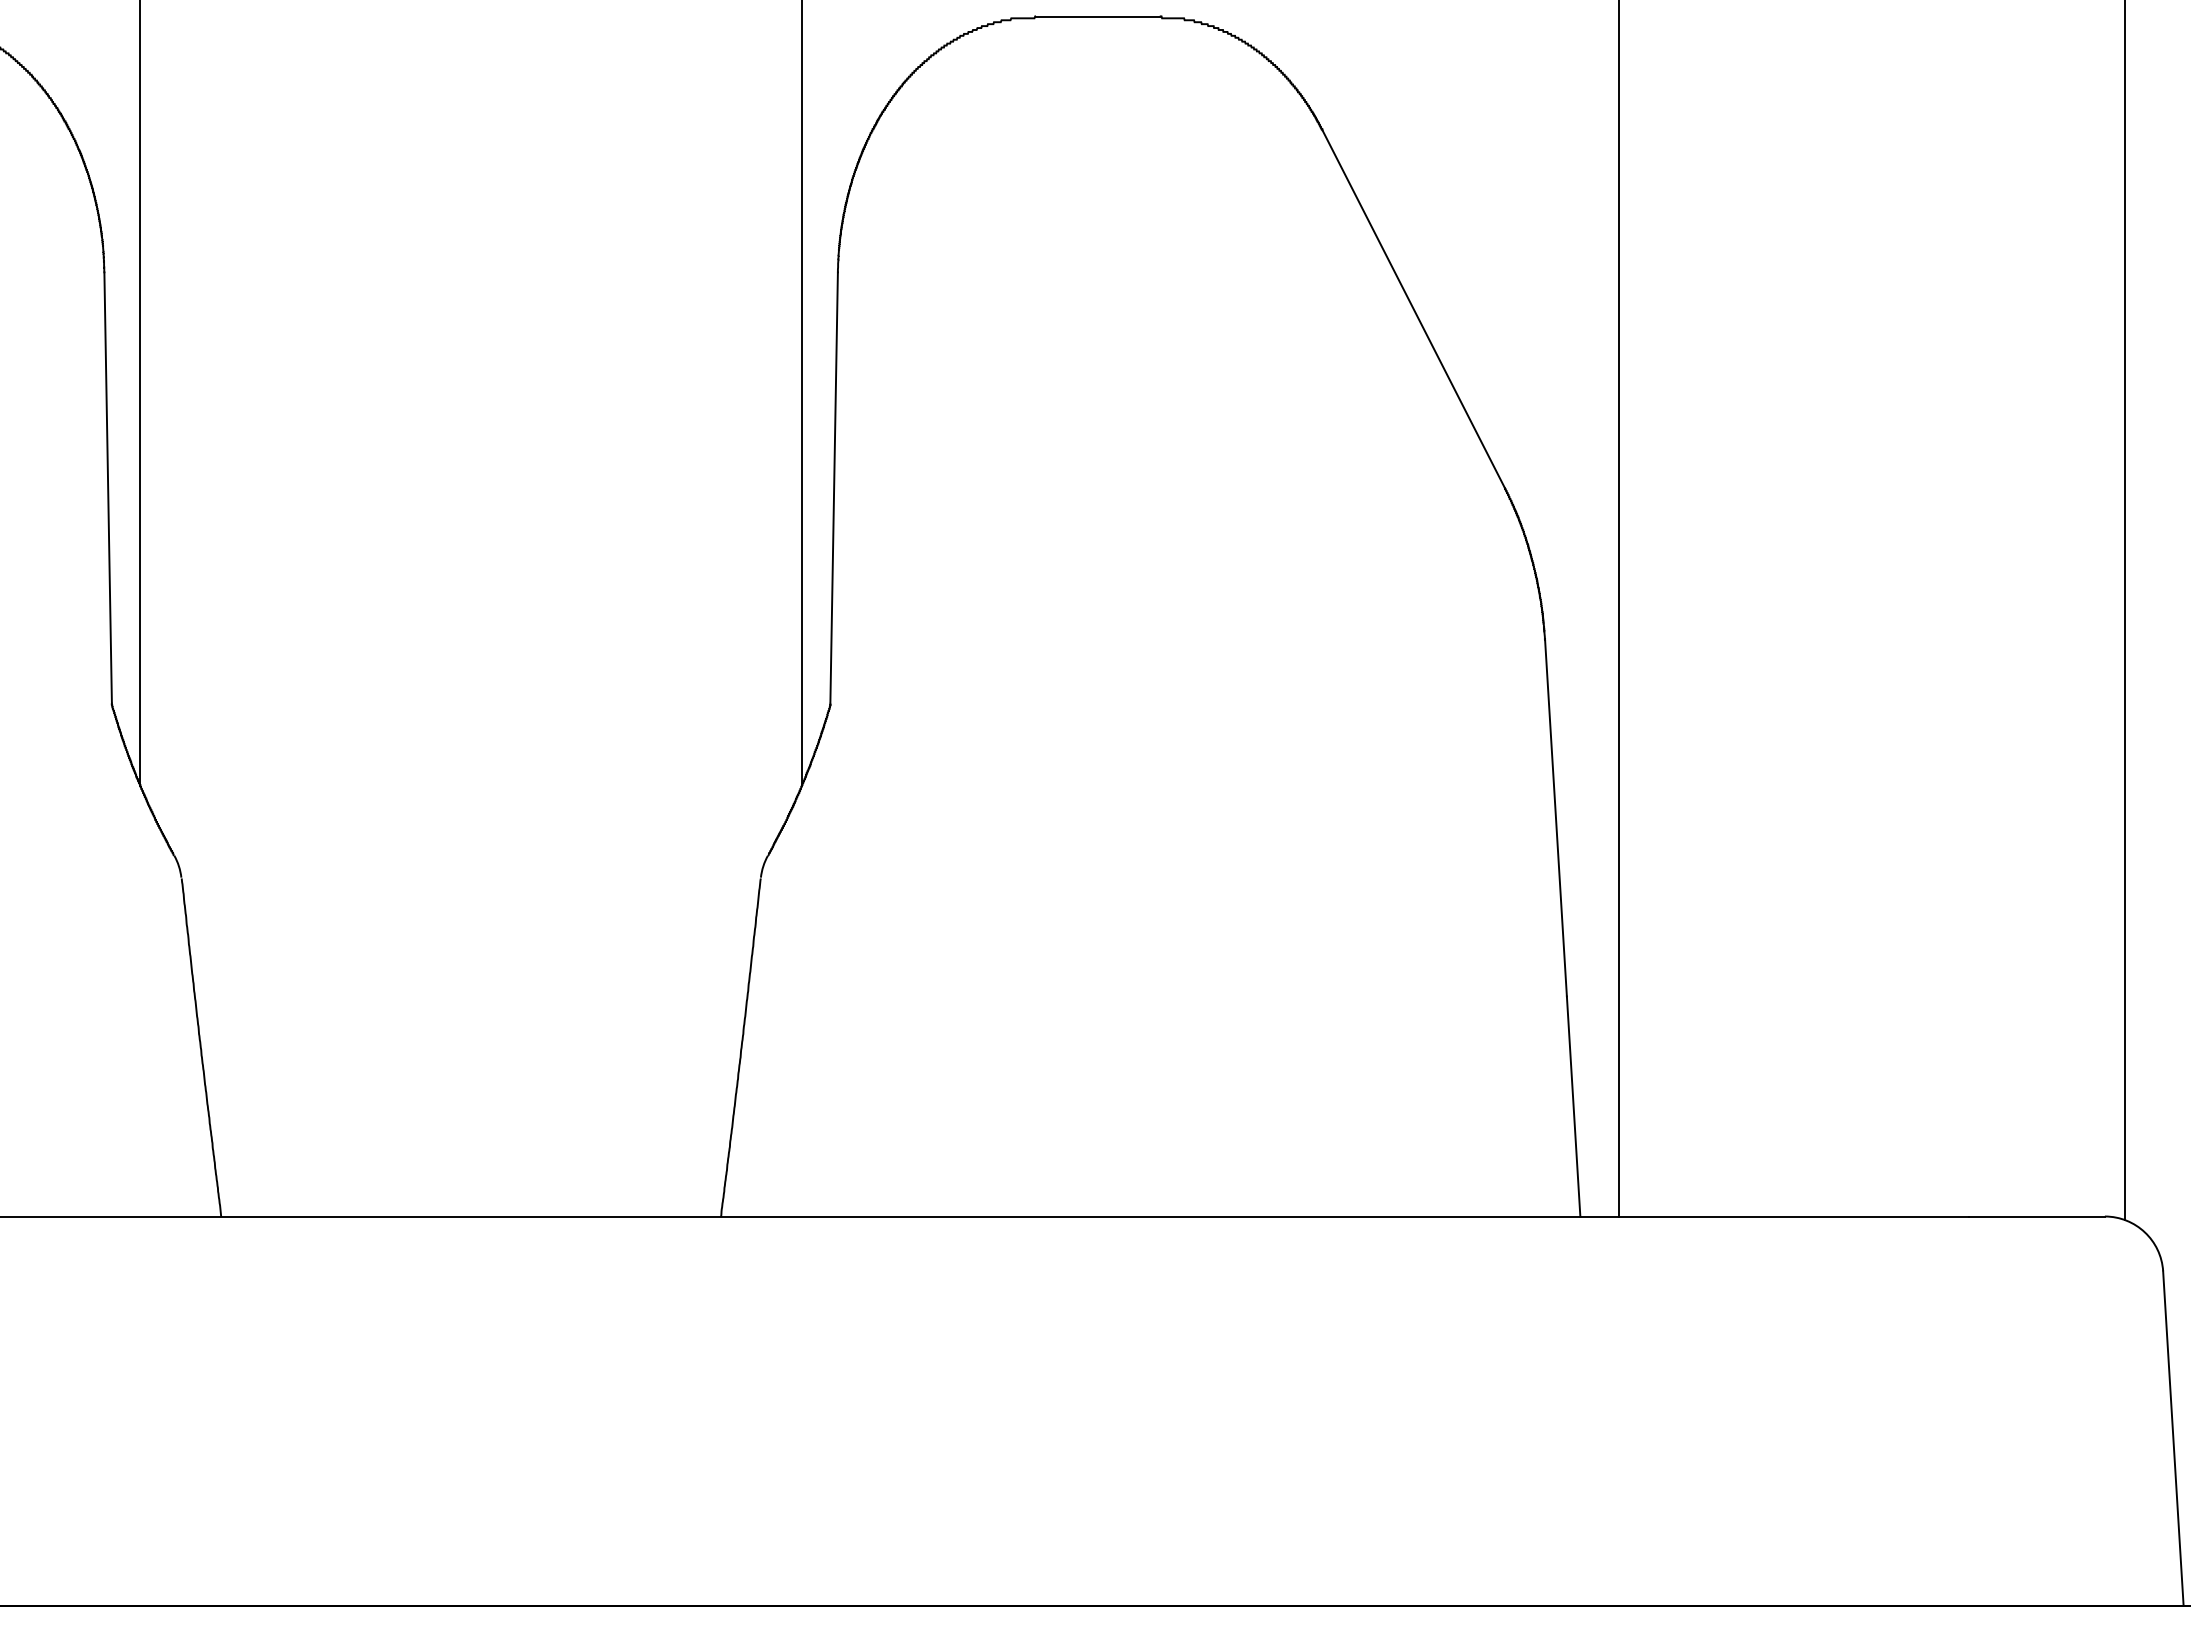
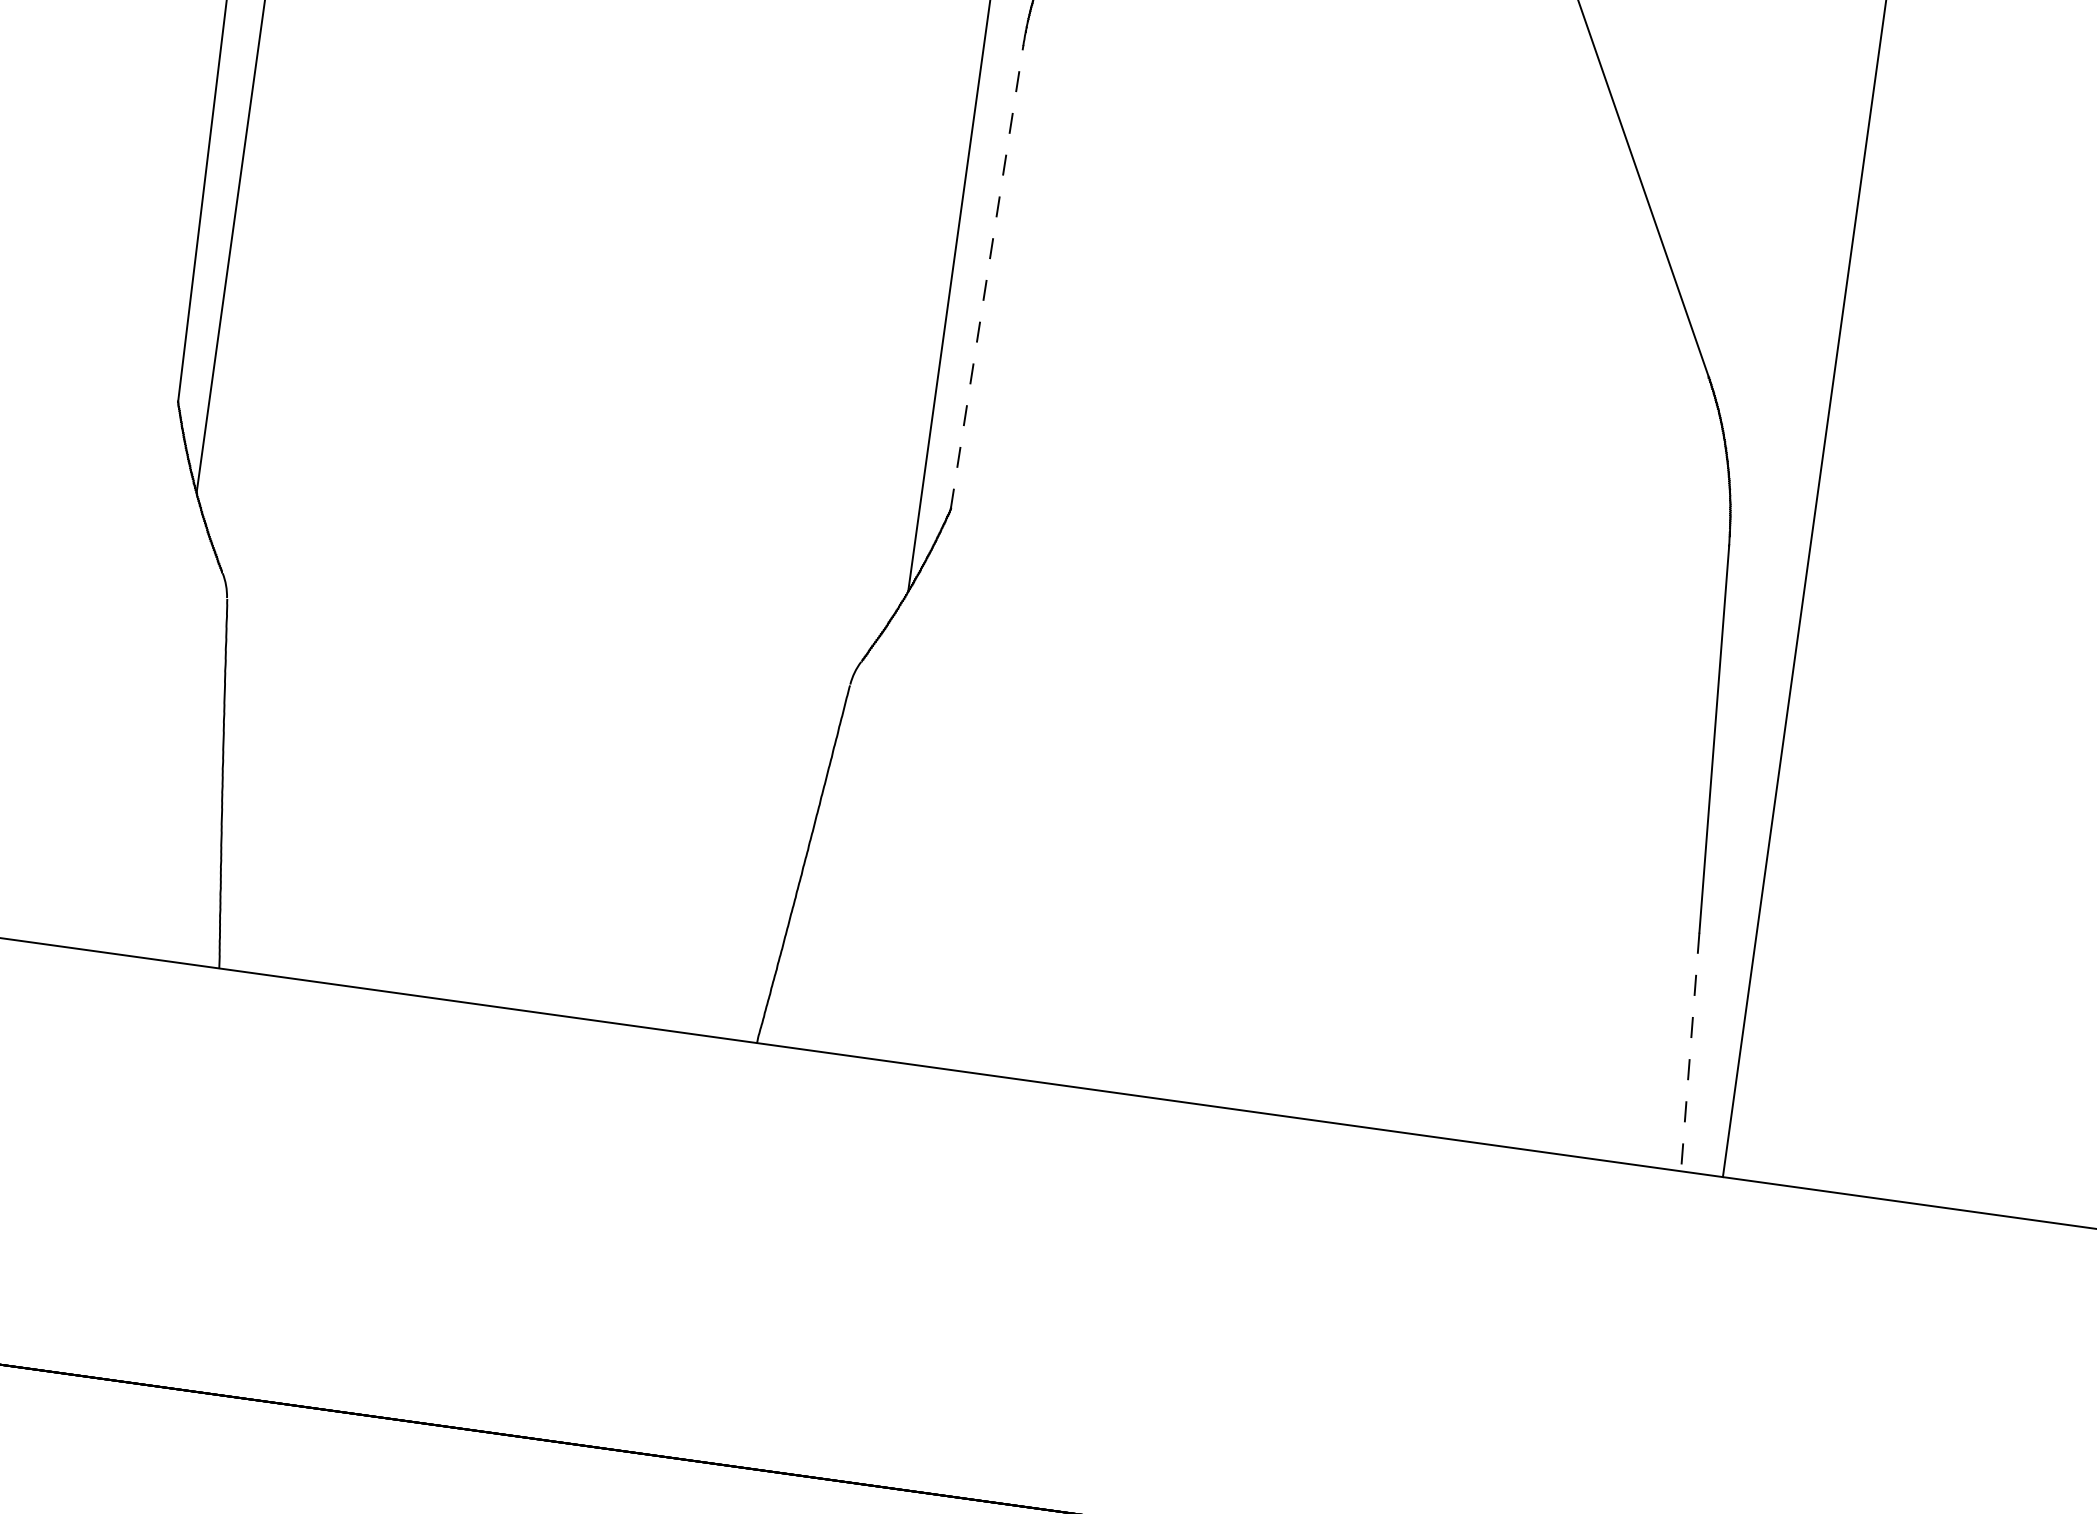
line: (834, 488) -> (987, 277), solid -> dashed
line: (1573, 1107) -> (1689, 1053), solid -> dashed

